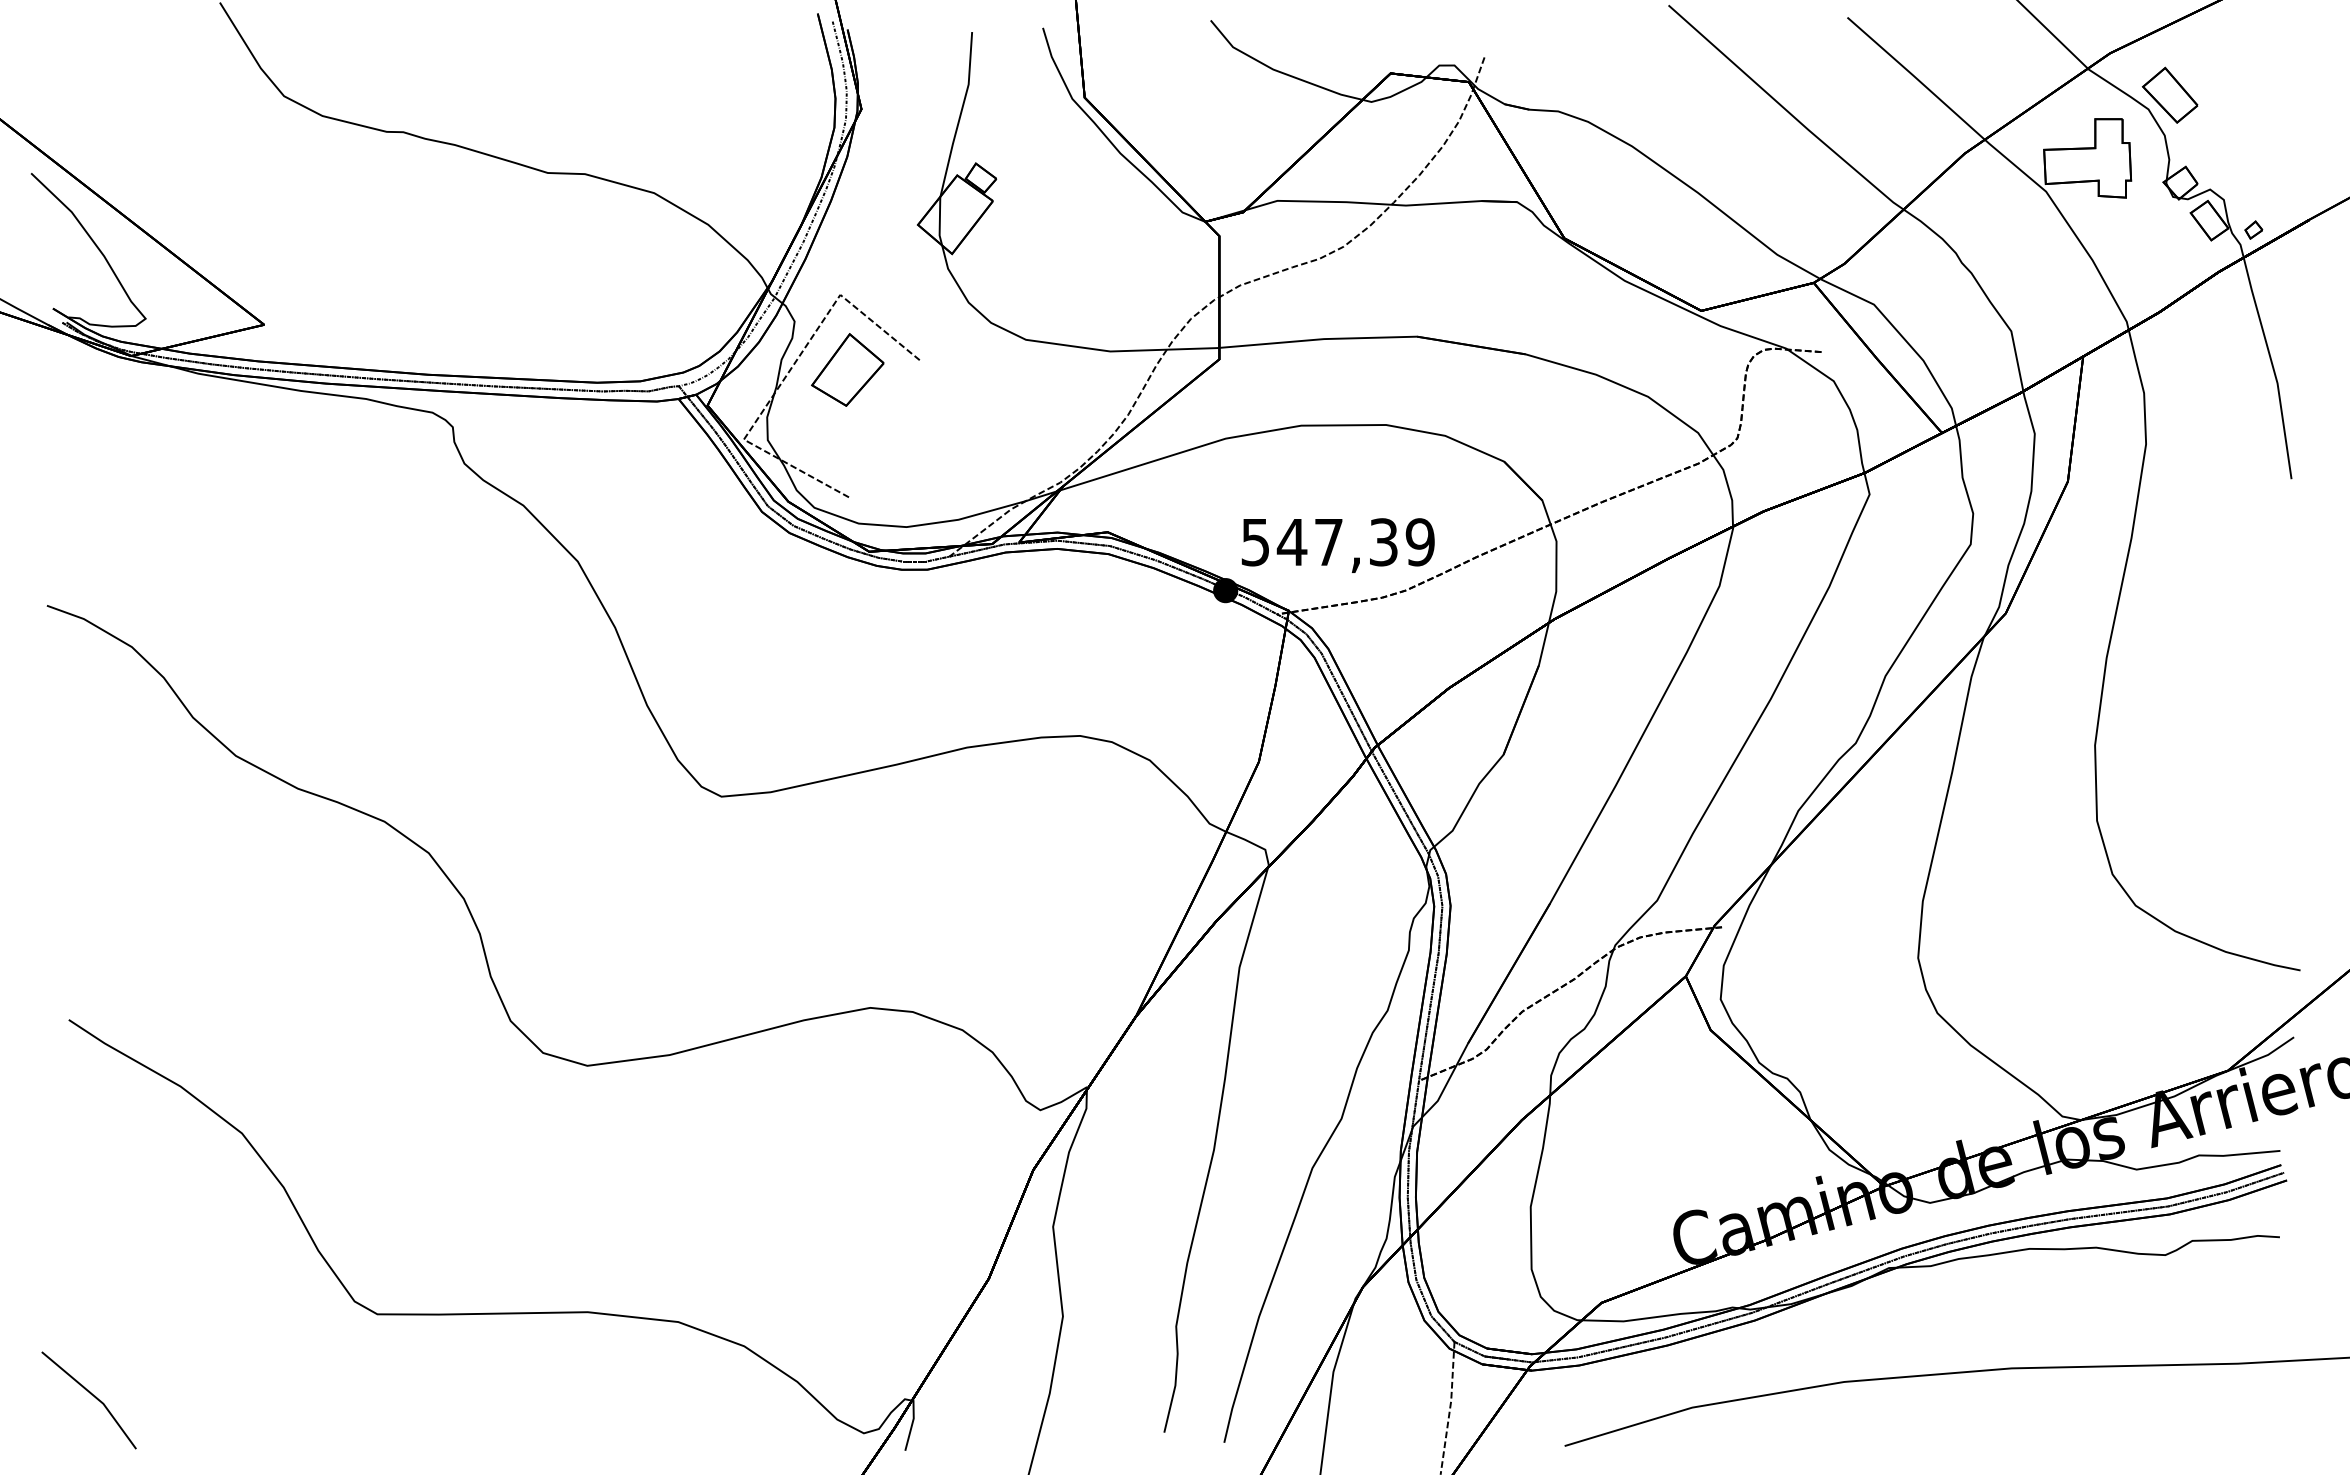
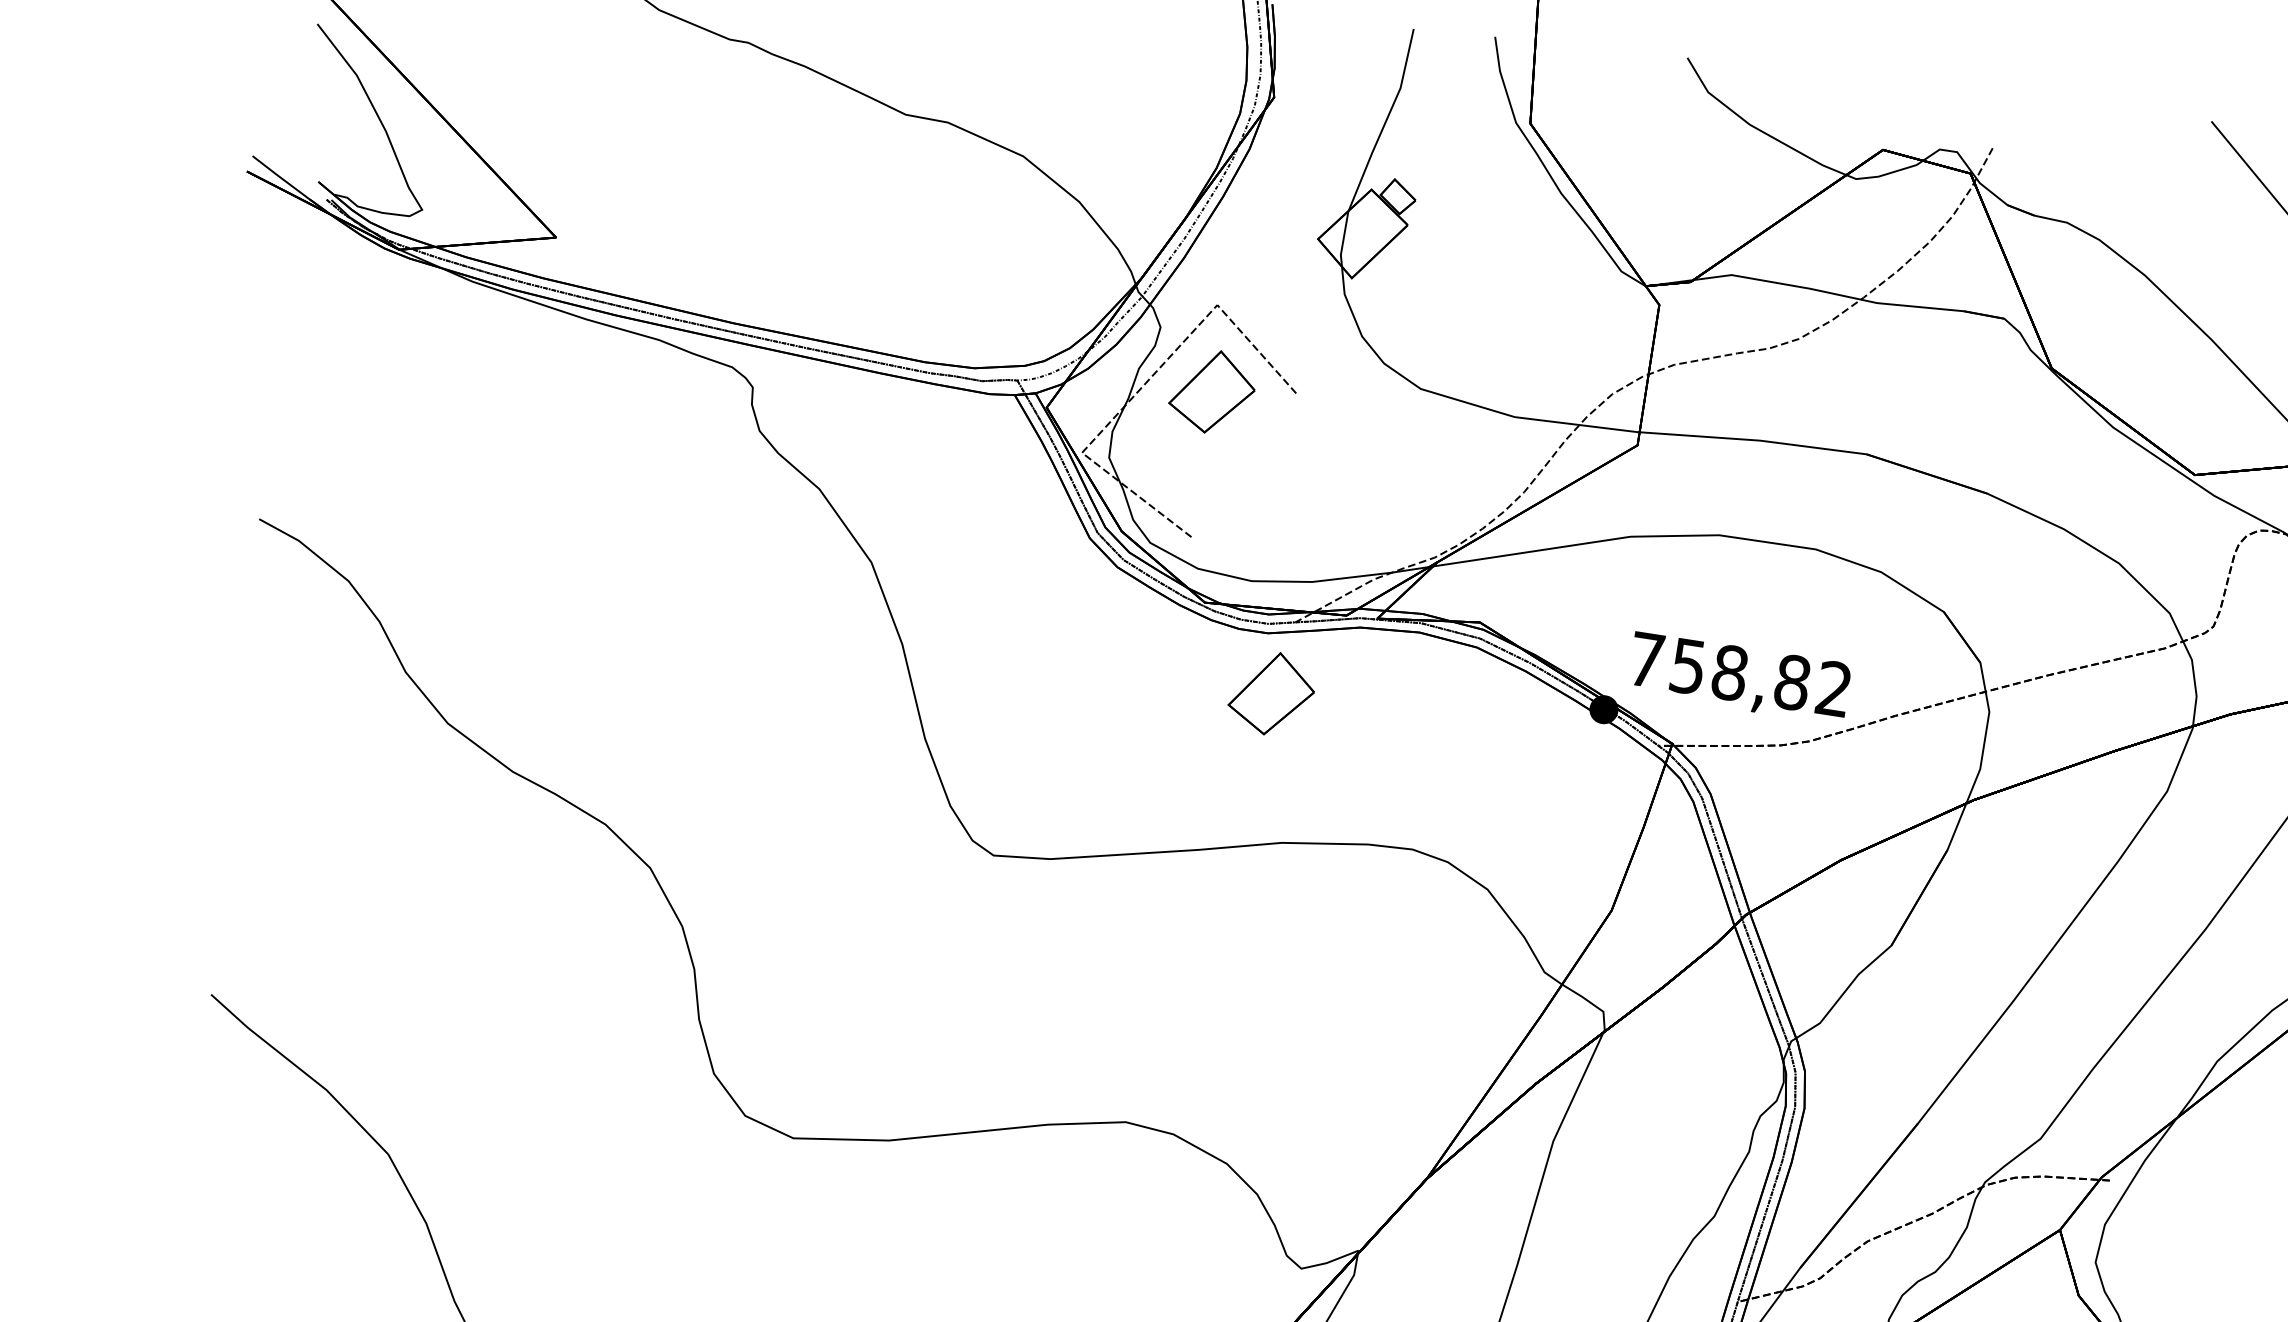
text: (1337, 542) -> (1739, 674), 547,39 -> 758,82
part: (938, 620) -> (1271, 693), added

